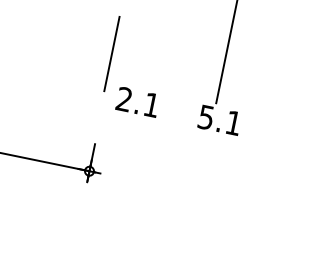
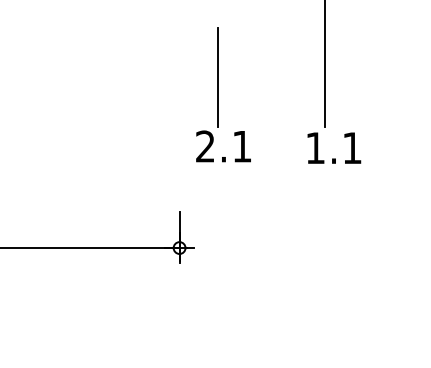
line: (111, 54) -> (217, 77), moved
text: (206, 117) -> (315, 148), 5.1 -> 1.1

